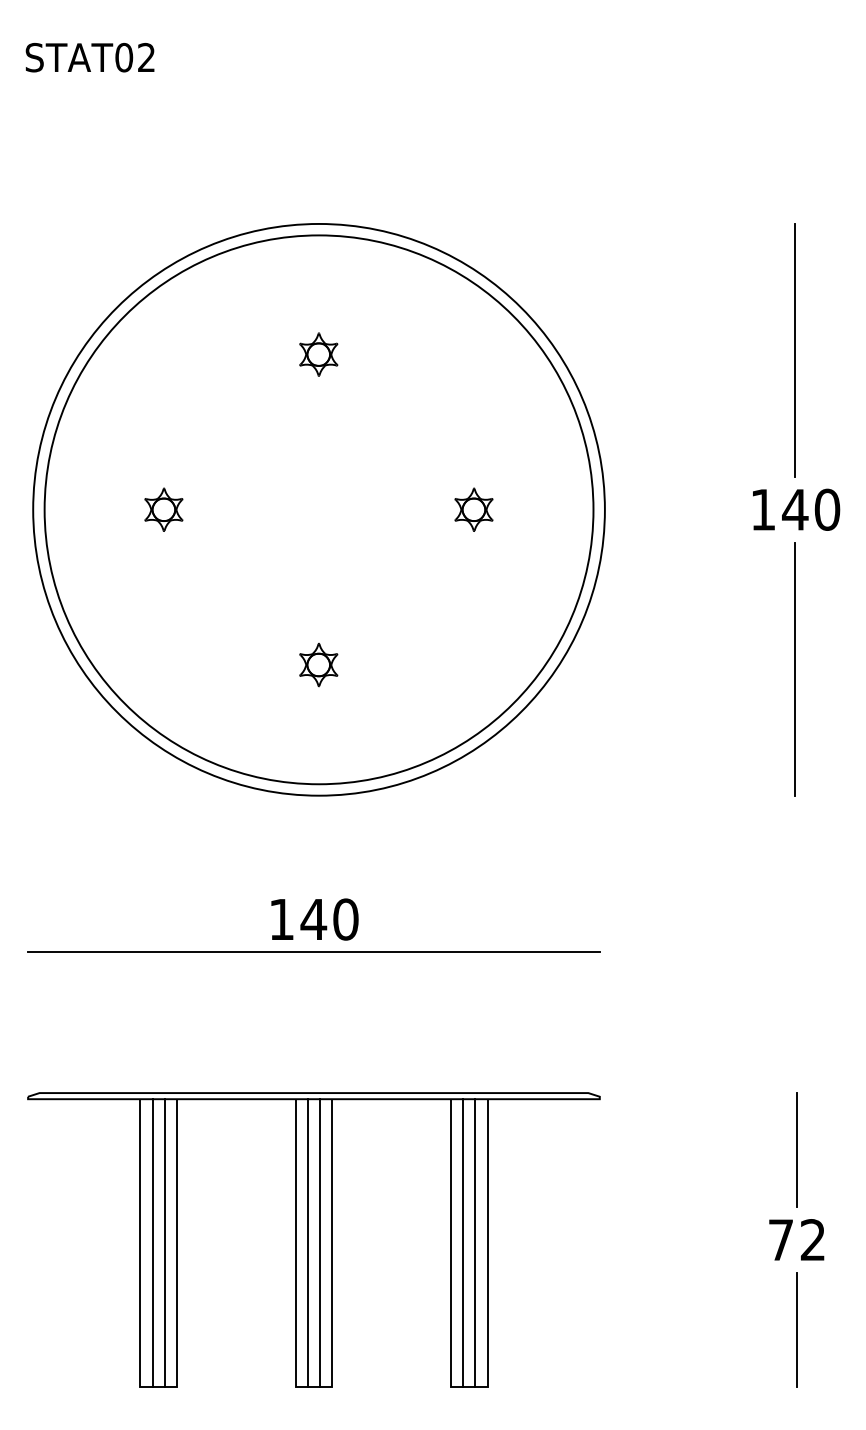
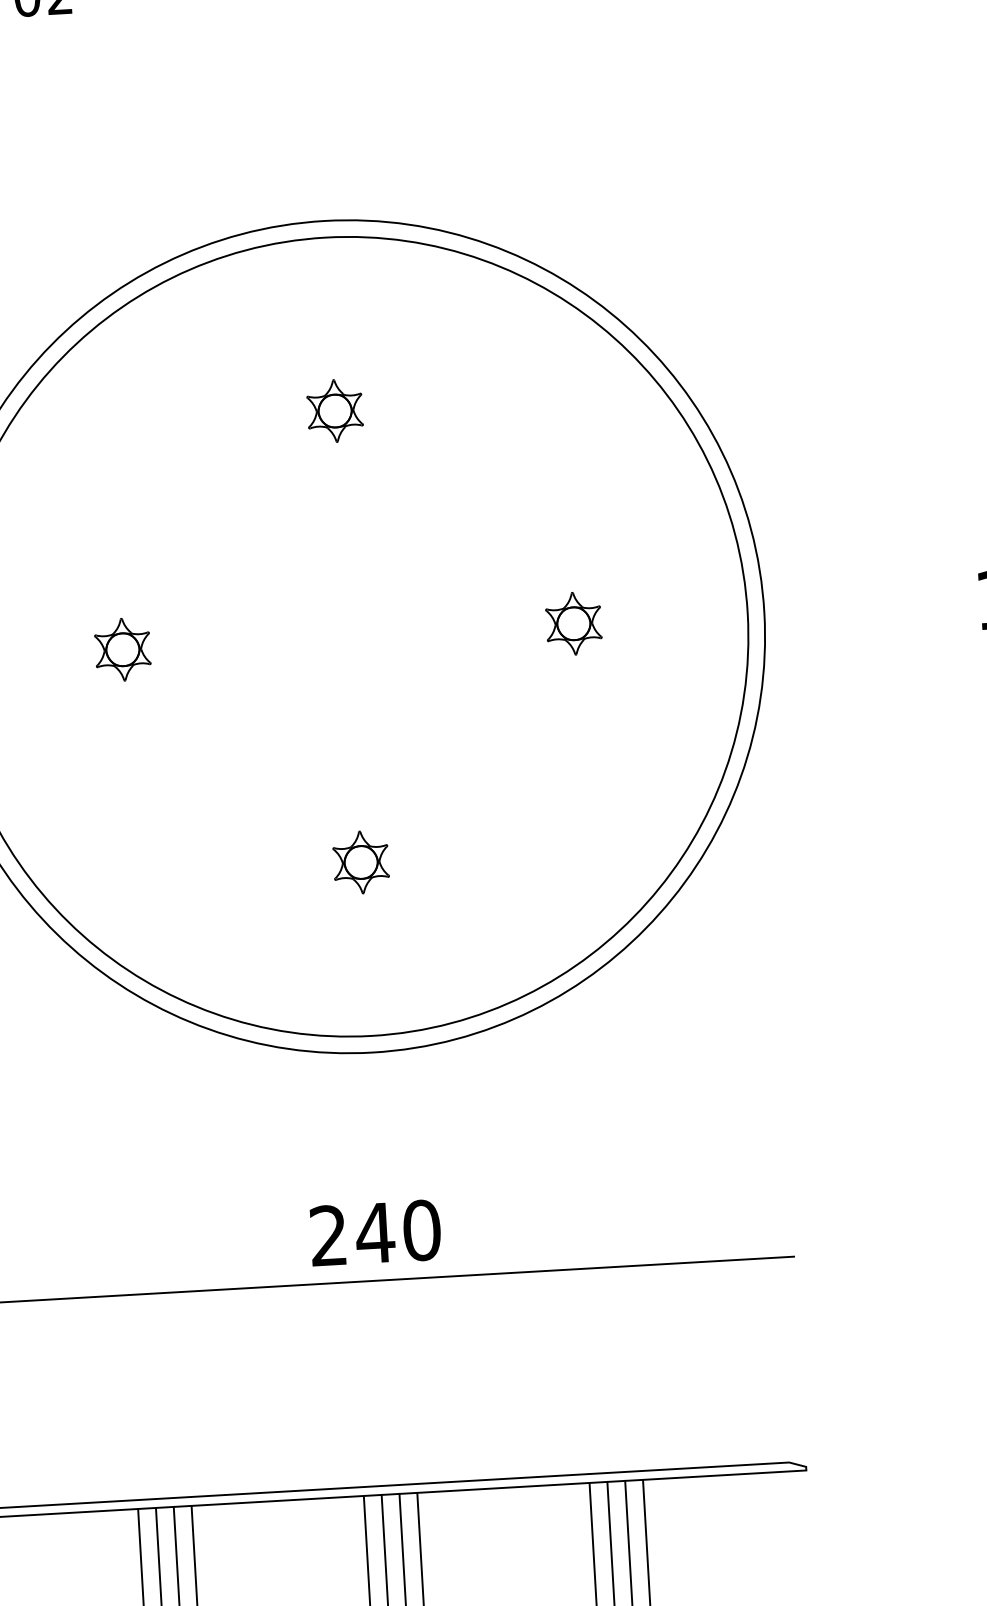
text: (281, 918) -> (328, 1234), 140 -> 240

